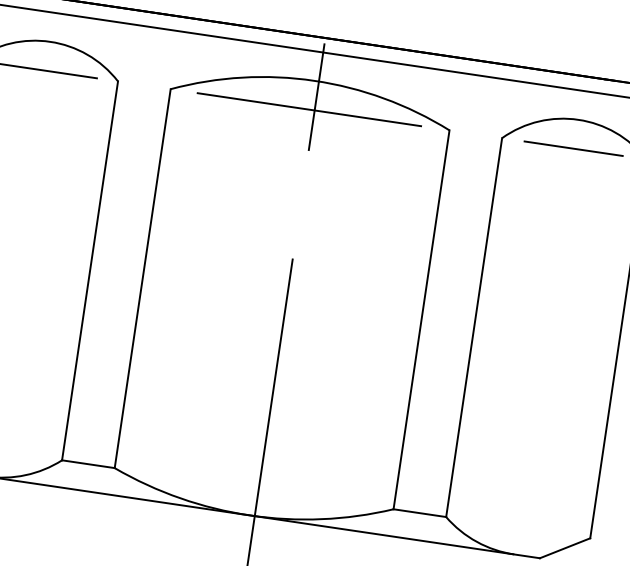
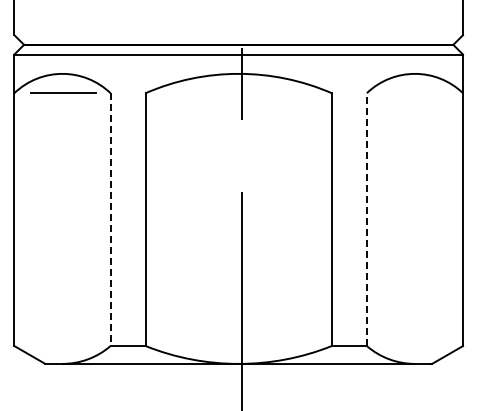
line: (308, 109) -> (237, 93), removed
line: (573, 149) -> (414, 93), removed
line: (89, 272) -> (110, 220), solid -> dashed
line: (473, 327) -> (366, 219), solid -> dashed

